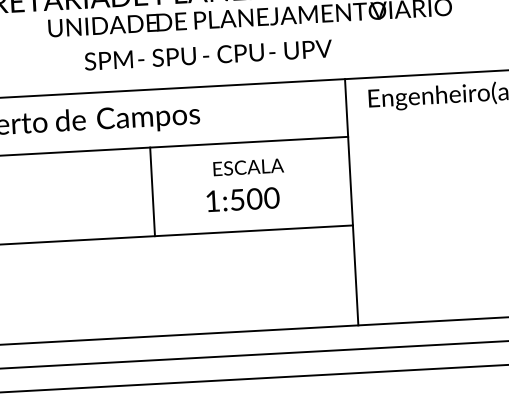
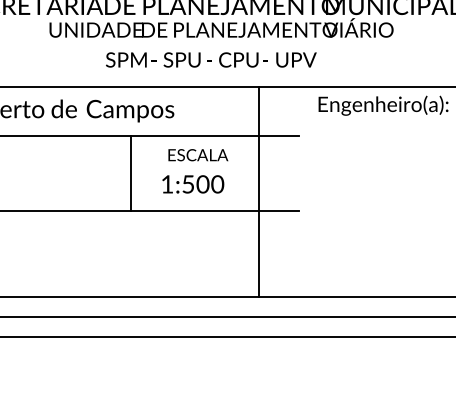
text: (208, 54) -> (211, 59), moved
text: (248, 167) -> (198, 155), moved
text: (243, 199) -> (193, 184), moved
line: (351, 202) -> (259, 191), moved

